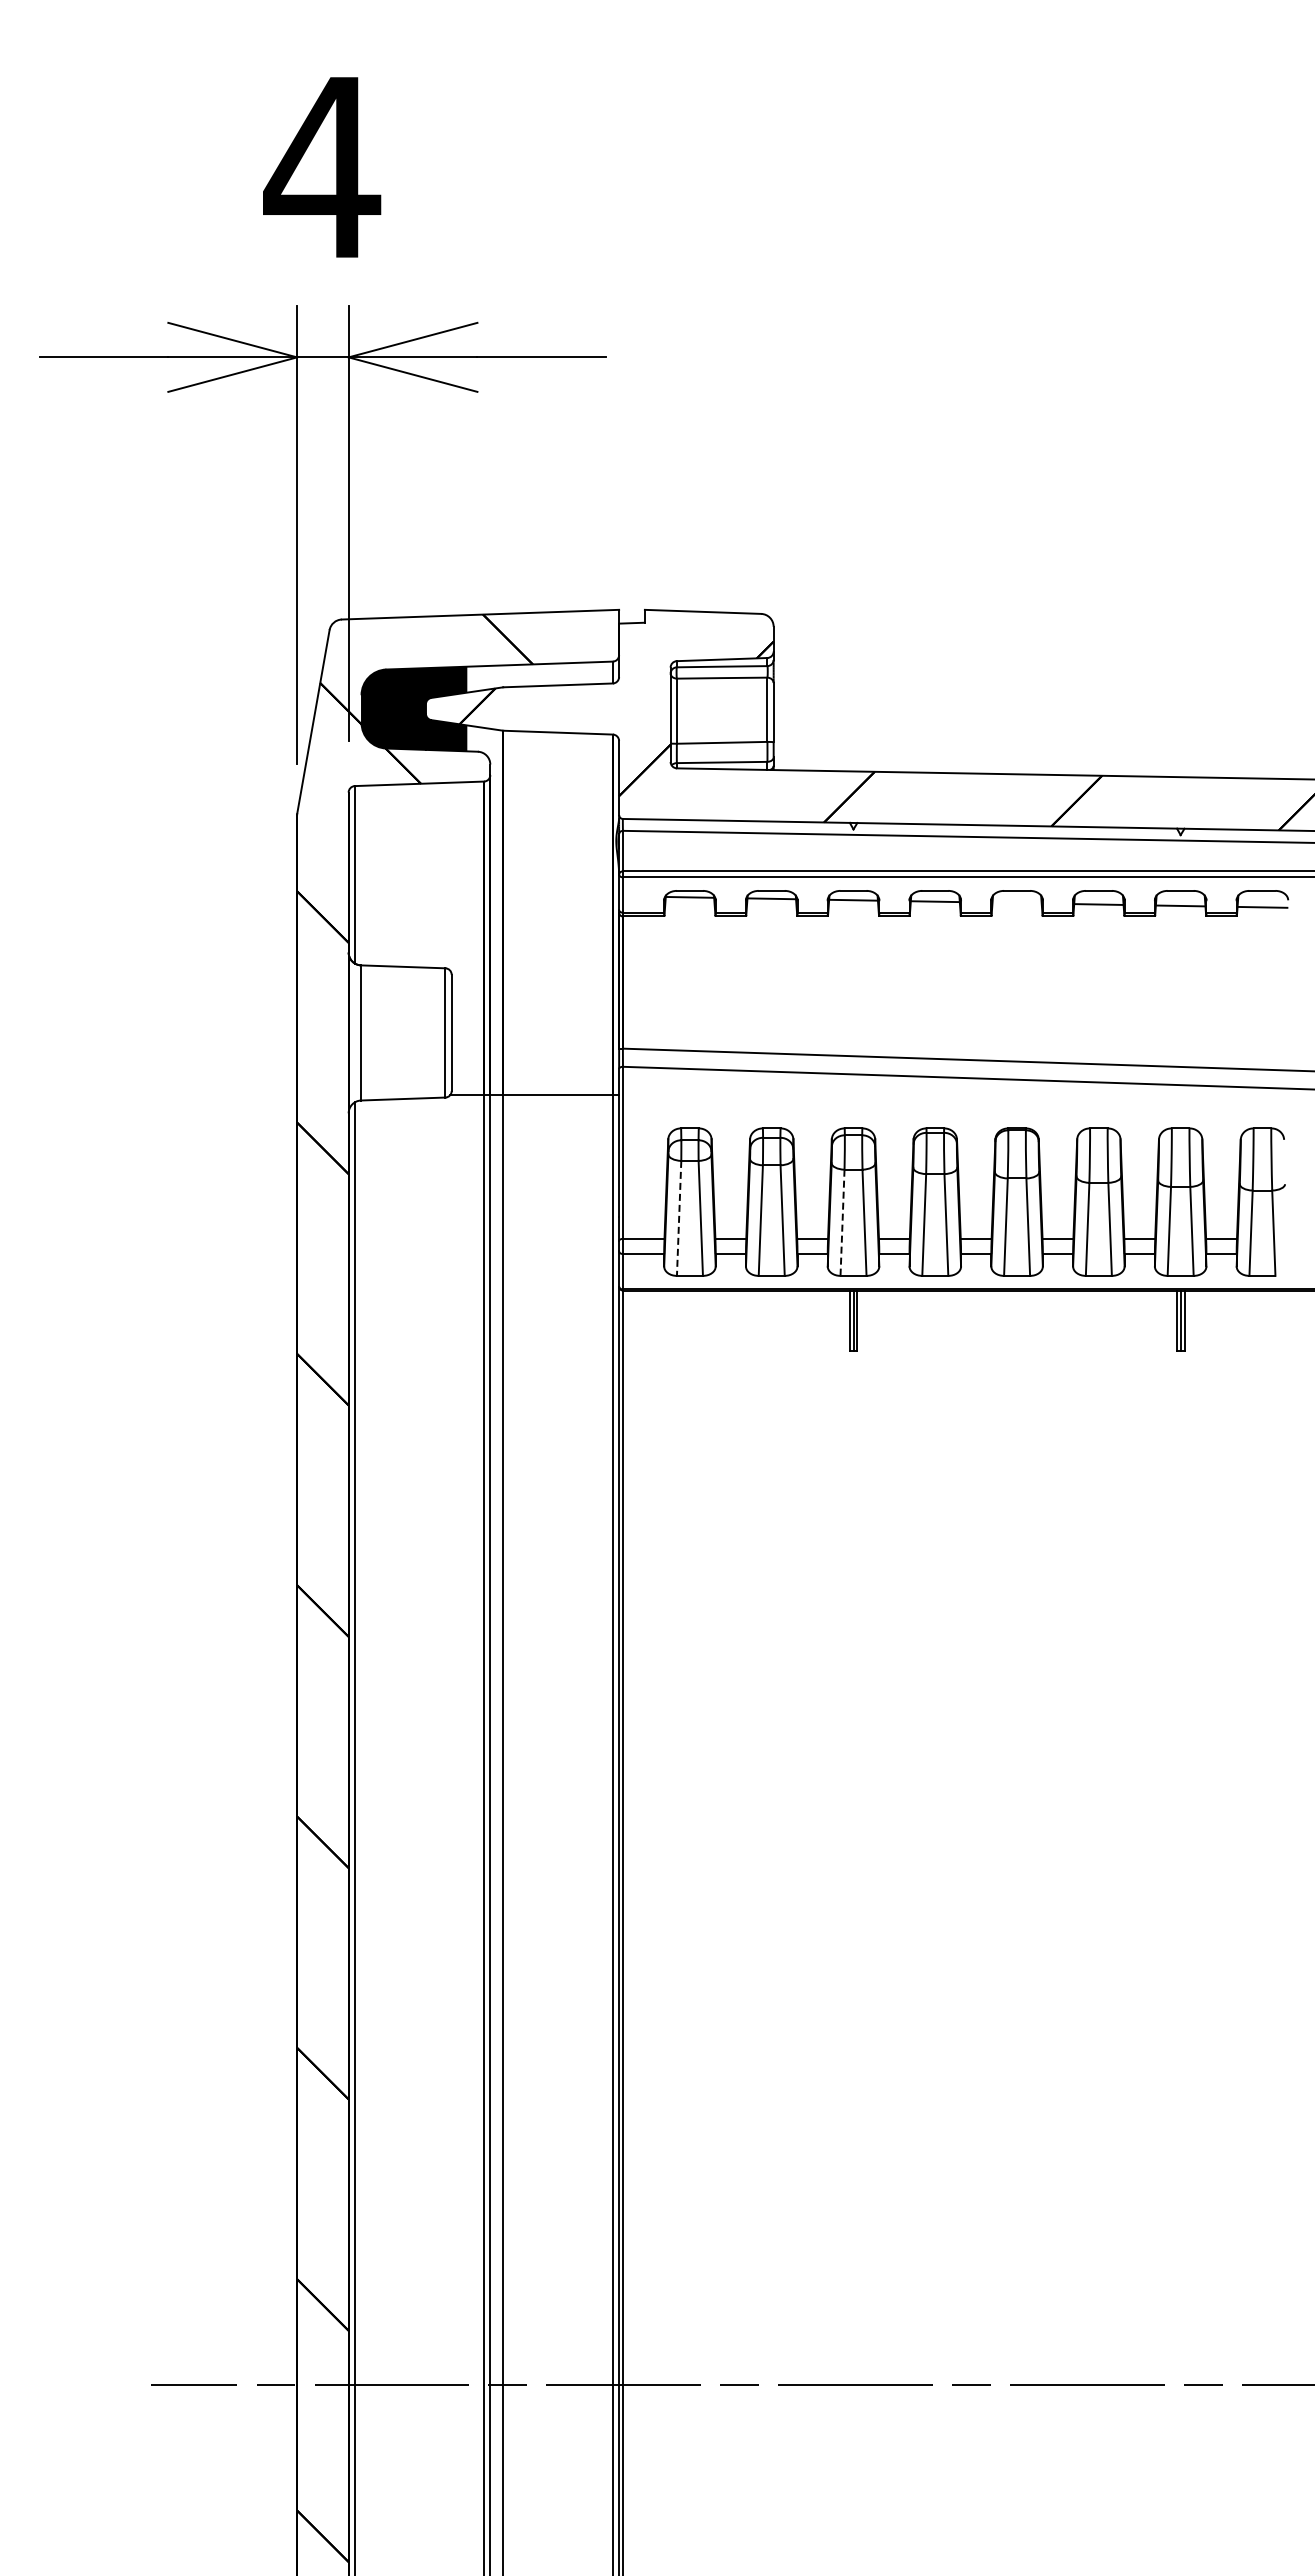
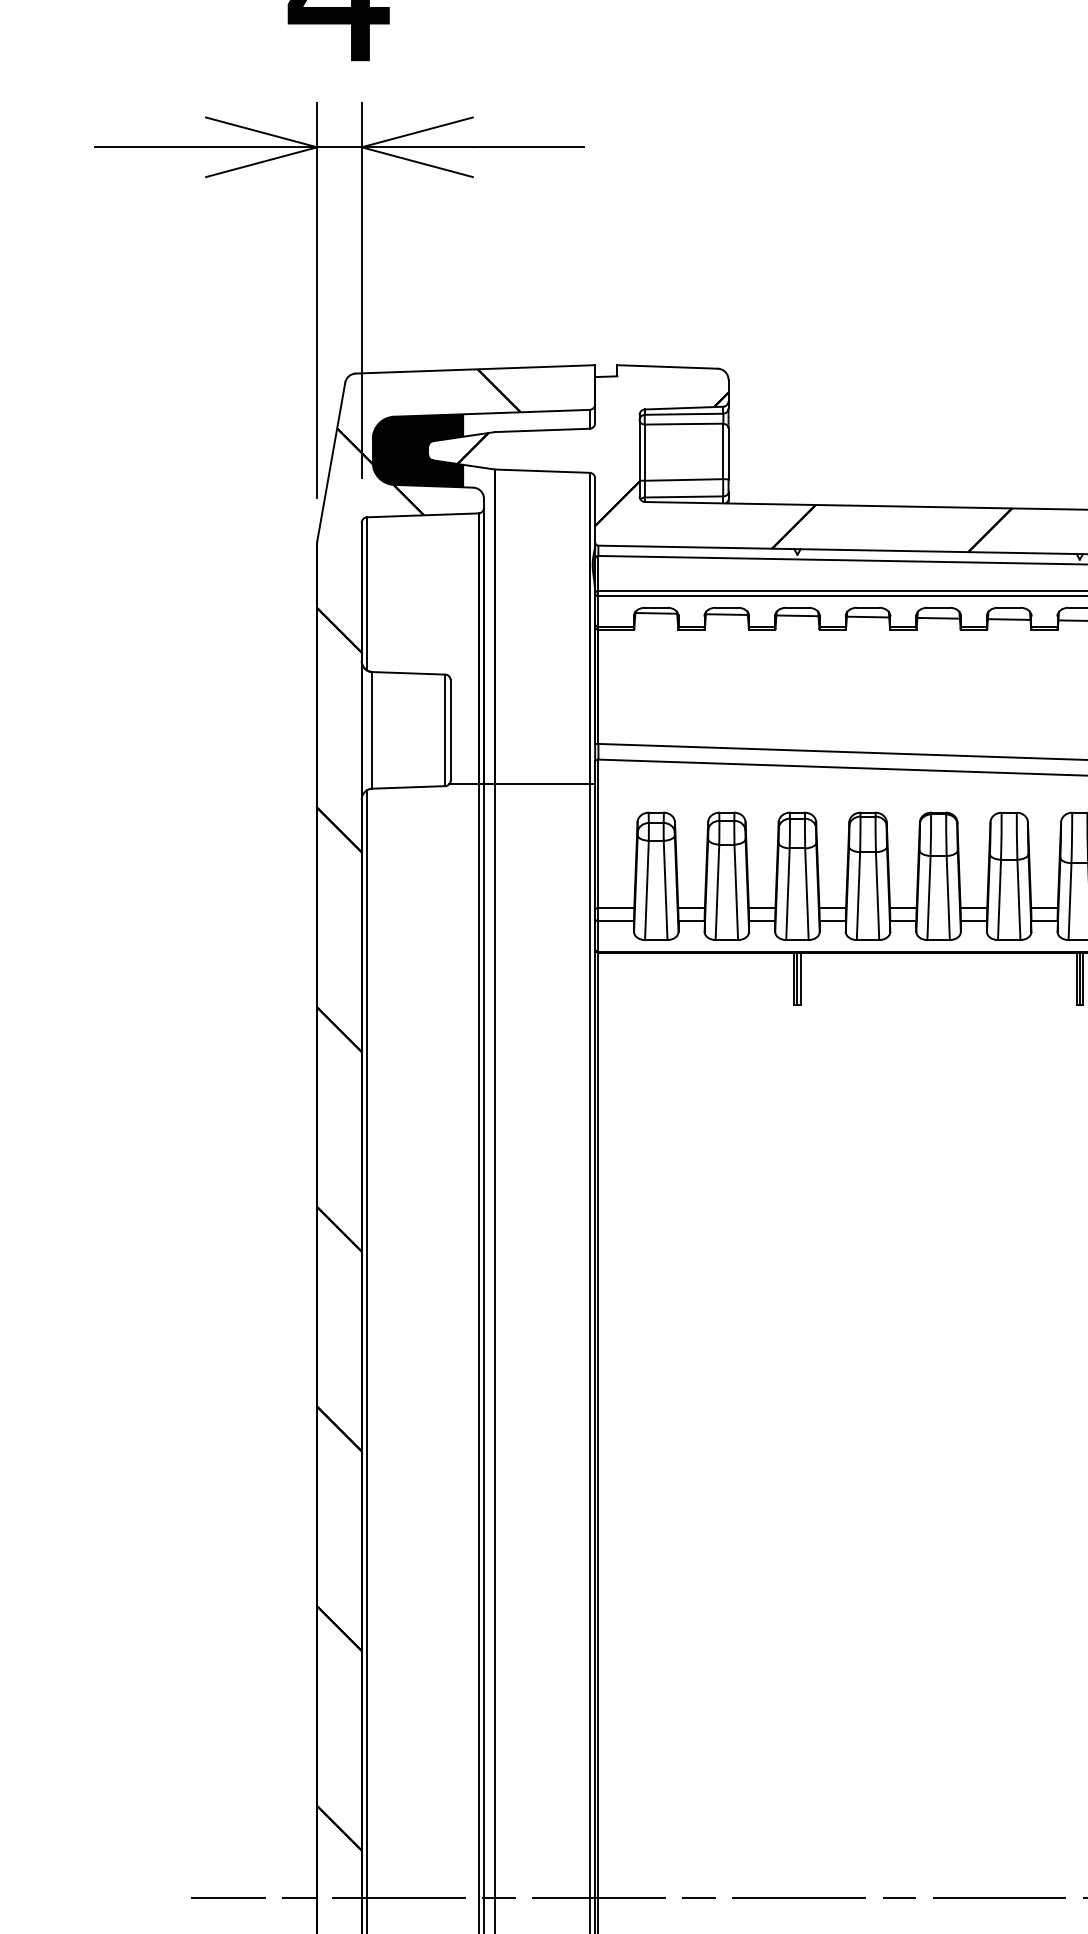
line: (1016, 902) -> (938, 617), added
line: (679, 1218) -> (647, 890), dashed -> solid
line: (842, 1223) -> (787, 894), dashed -> solid

